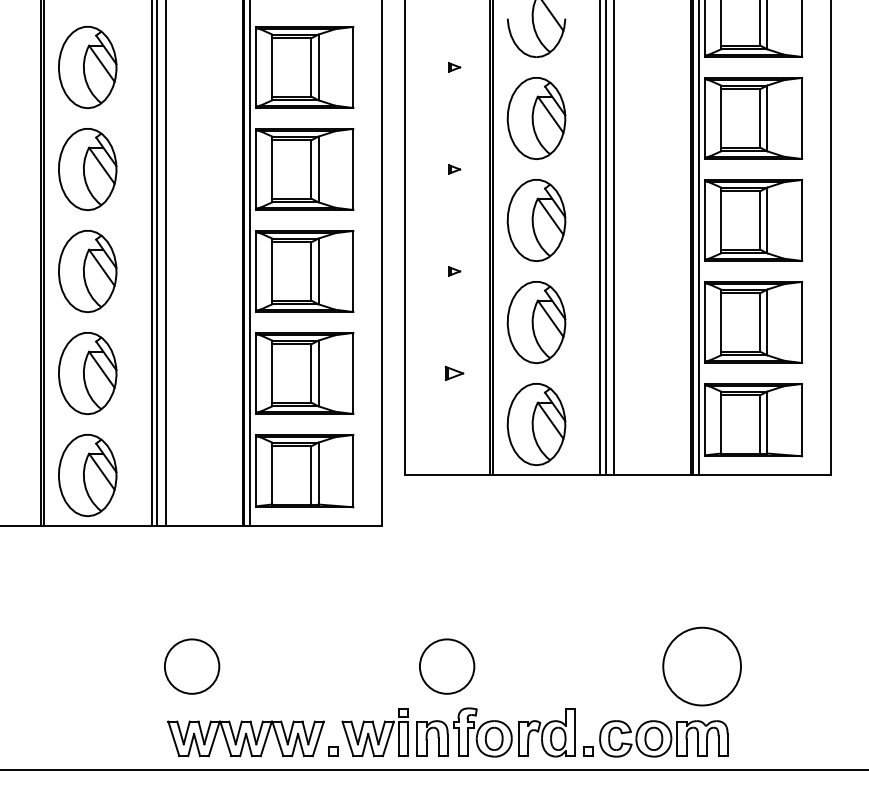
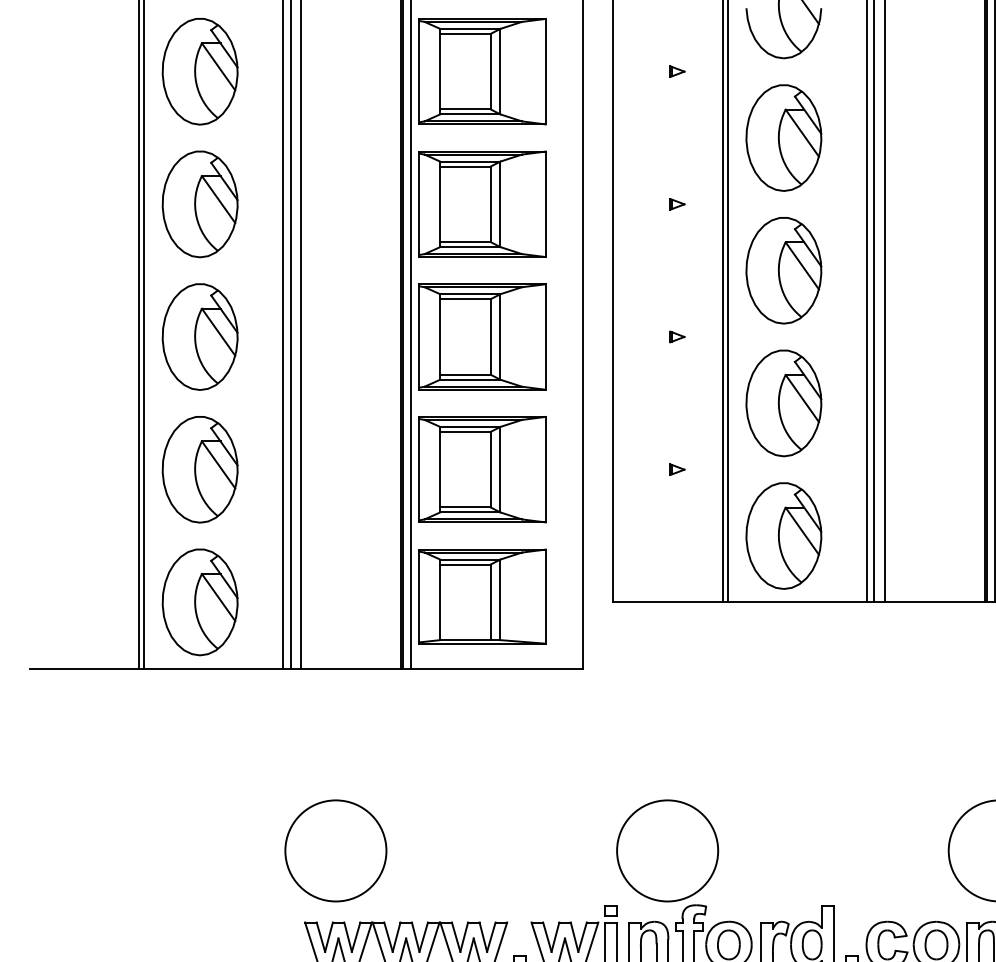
part: (454, 373) -> (677, 469), size x0.62
circle: (191, 666) -> (335, 850), size x1.43
circle: (447, 666) -> (668, 850), size x1.43

